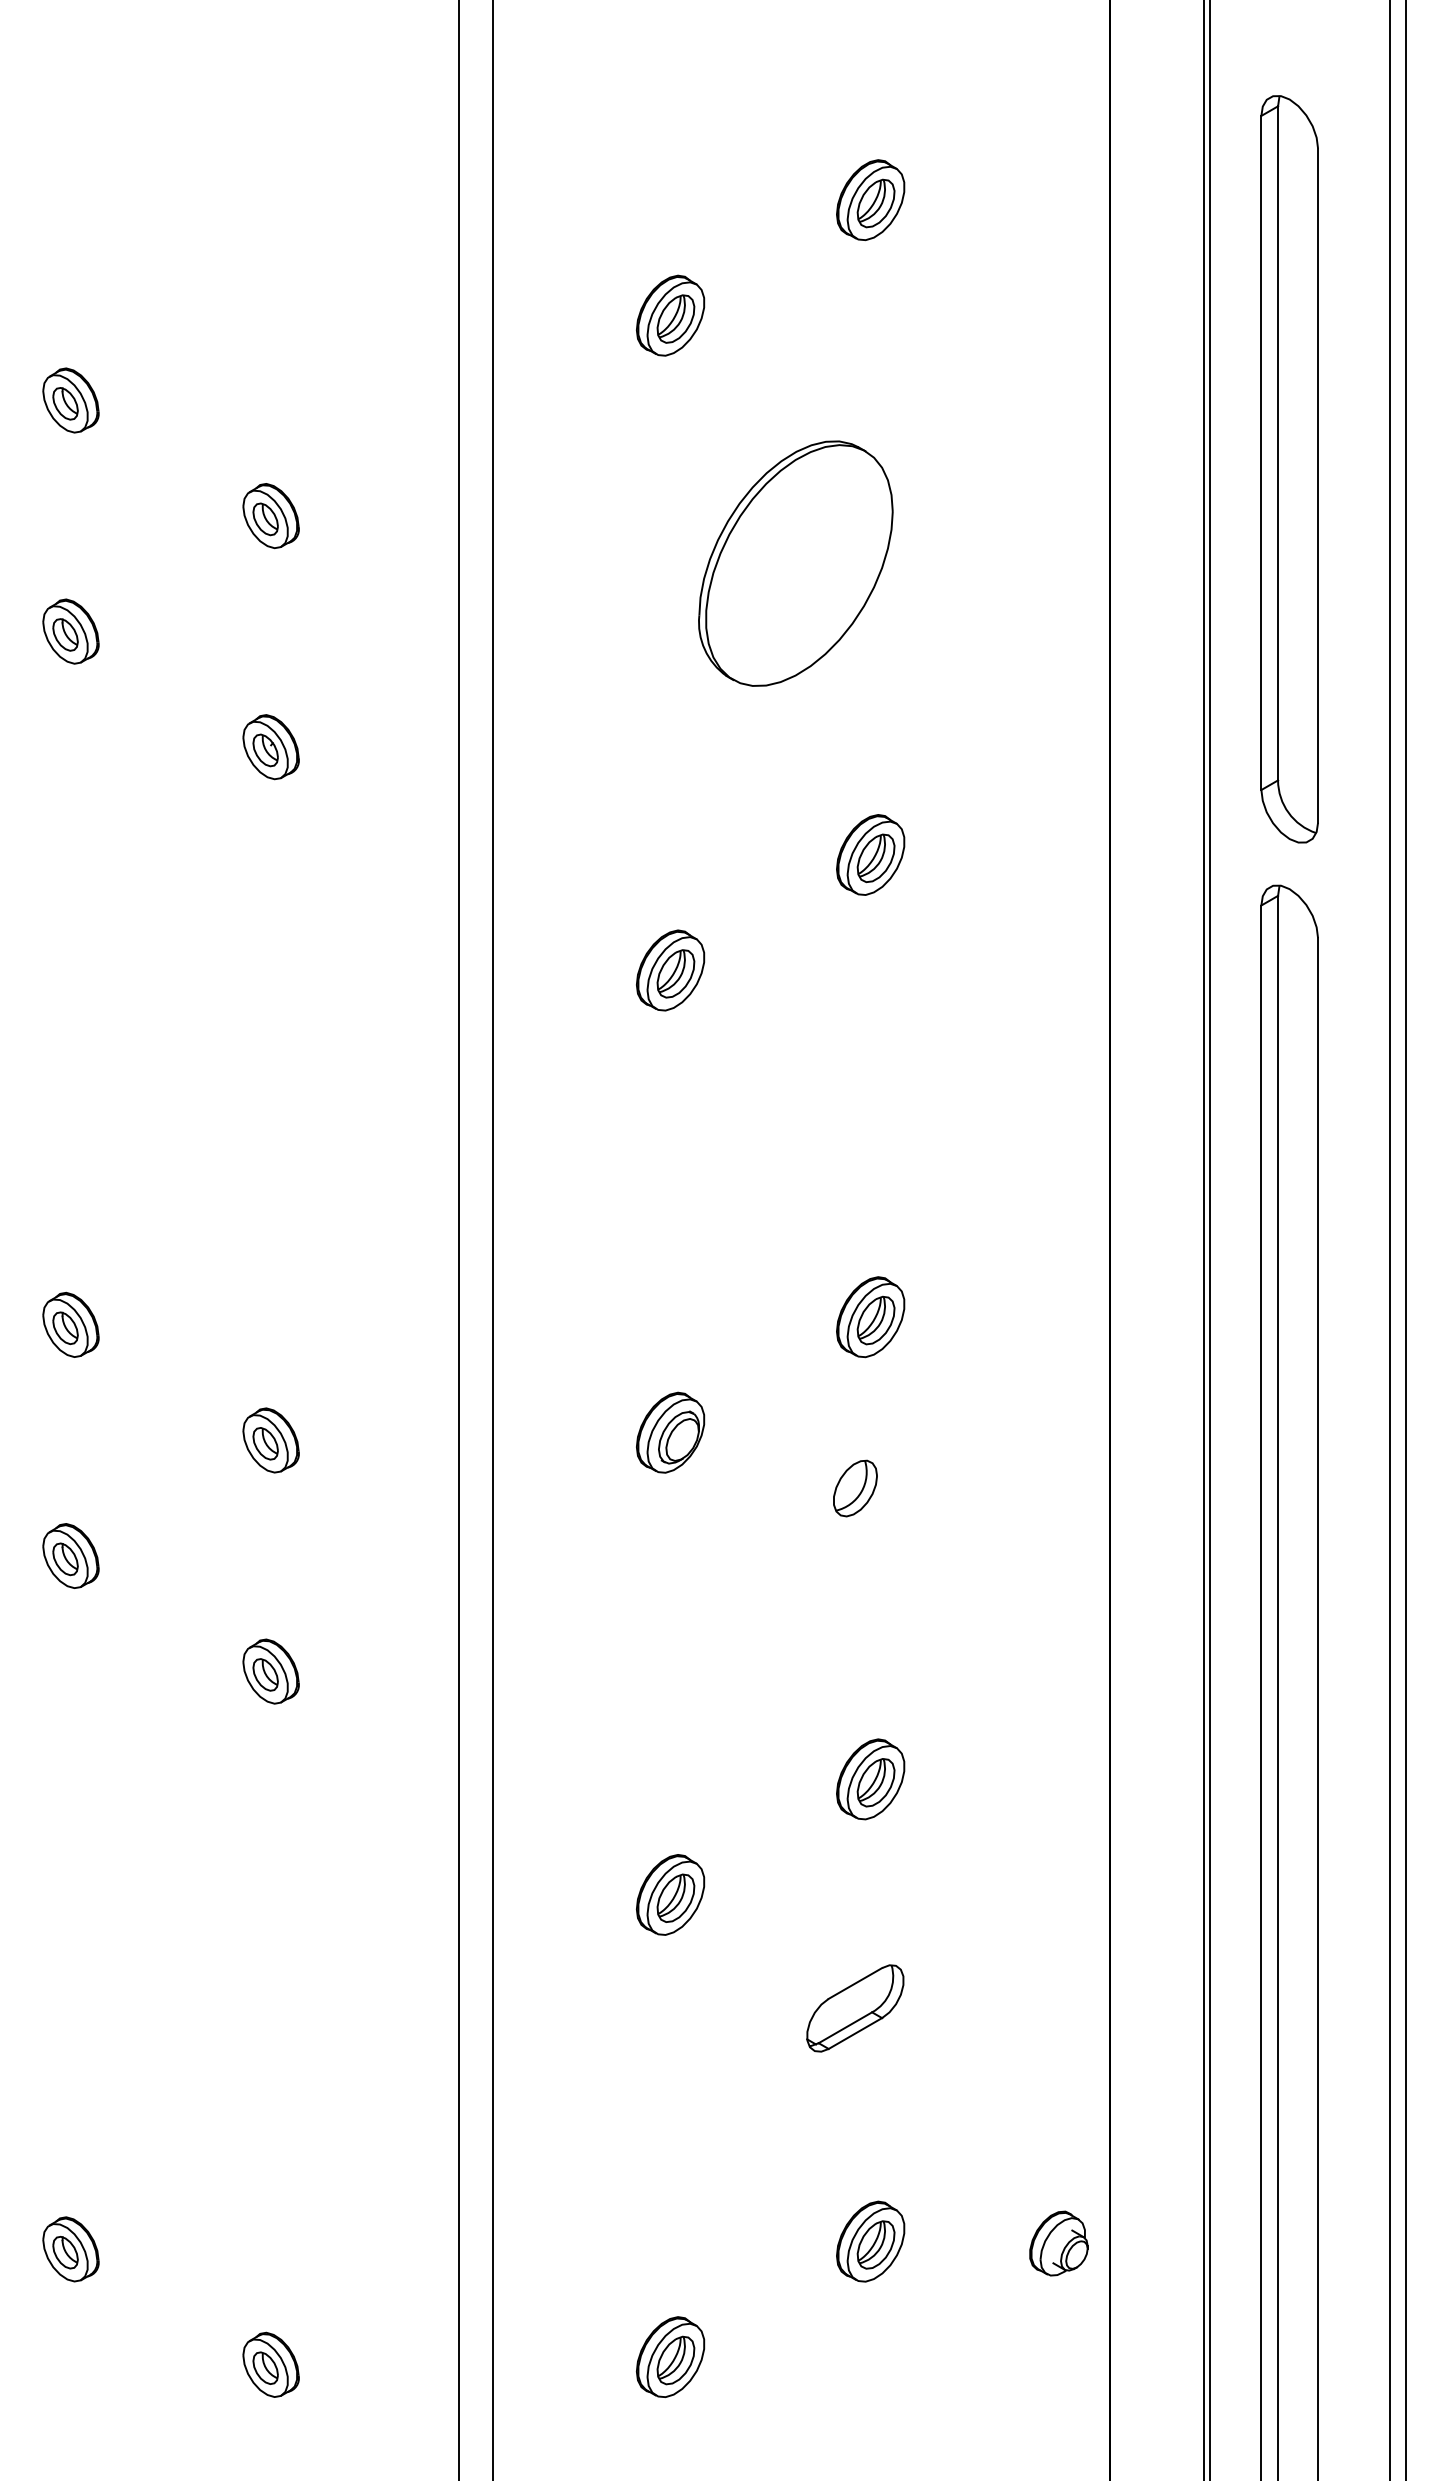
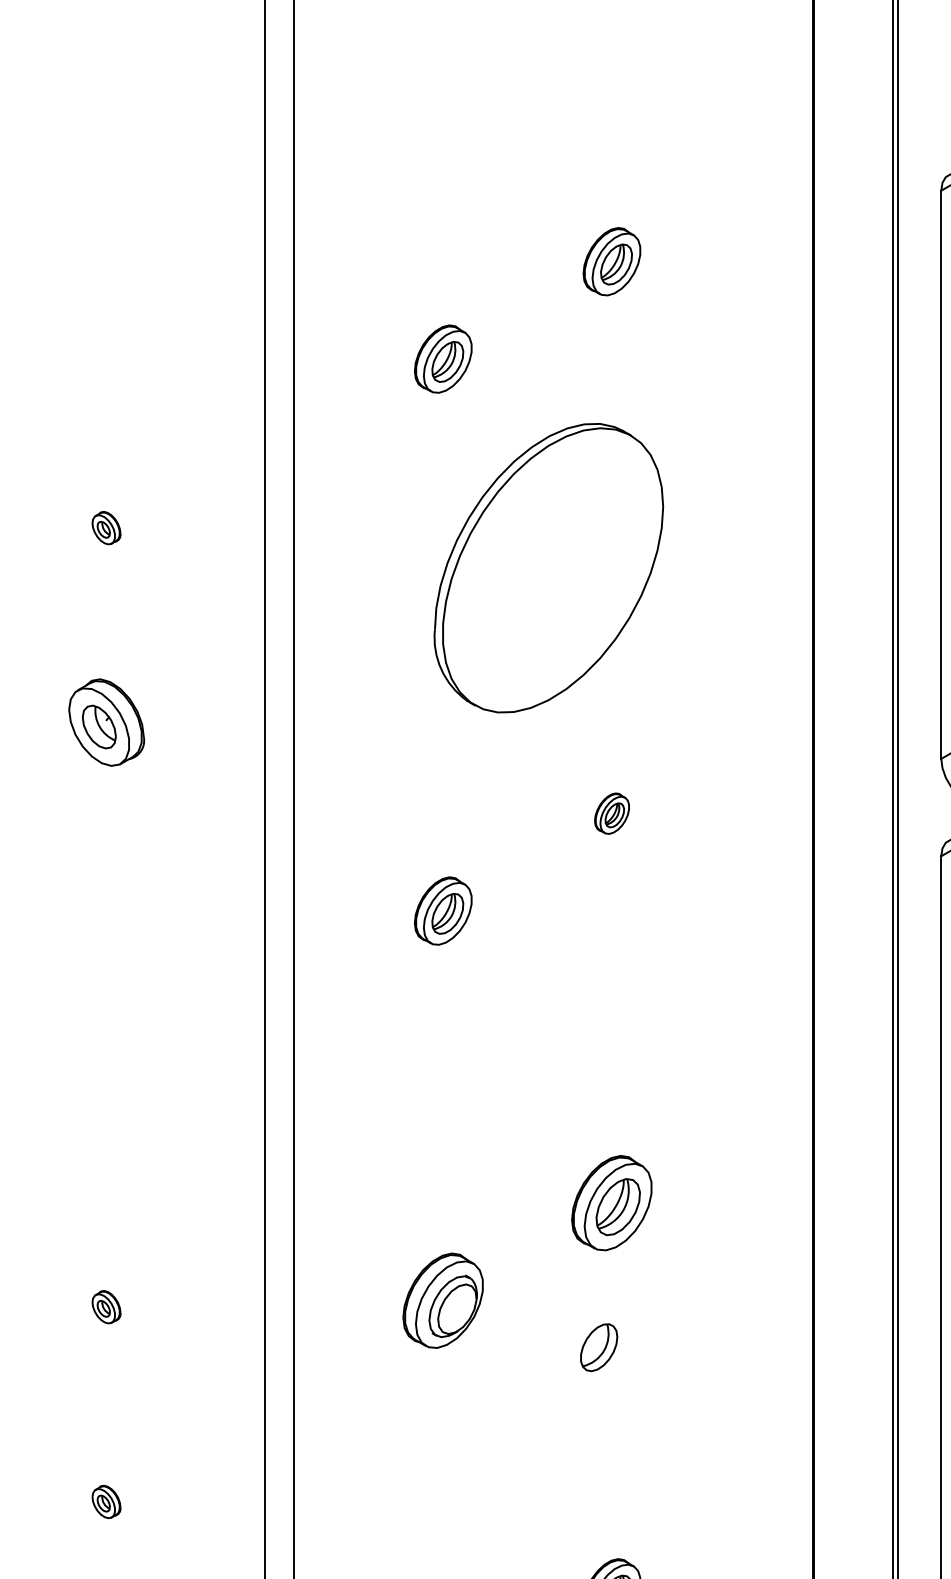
part: (270, 516) -> (106, 528), size x0.6
part: (795, 563) -> (548, 567), size x1.4
part: (270, 747) -> (106, 723), size x1.6
part: (870, 854) -> (611, 813), size x0.6
part: (870, 1317) -> (611, 1203), size x1.4
part: (670, 1432) -> (443, 1300), size x1.4
part: (270, 1440) -> (106, 1307), size x0.6
part: (270, 1671) -> (106, 1501), size x0.6

